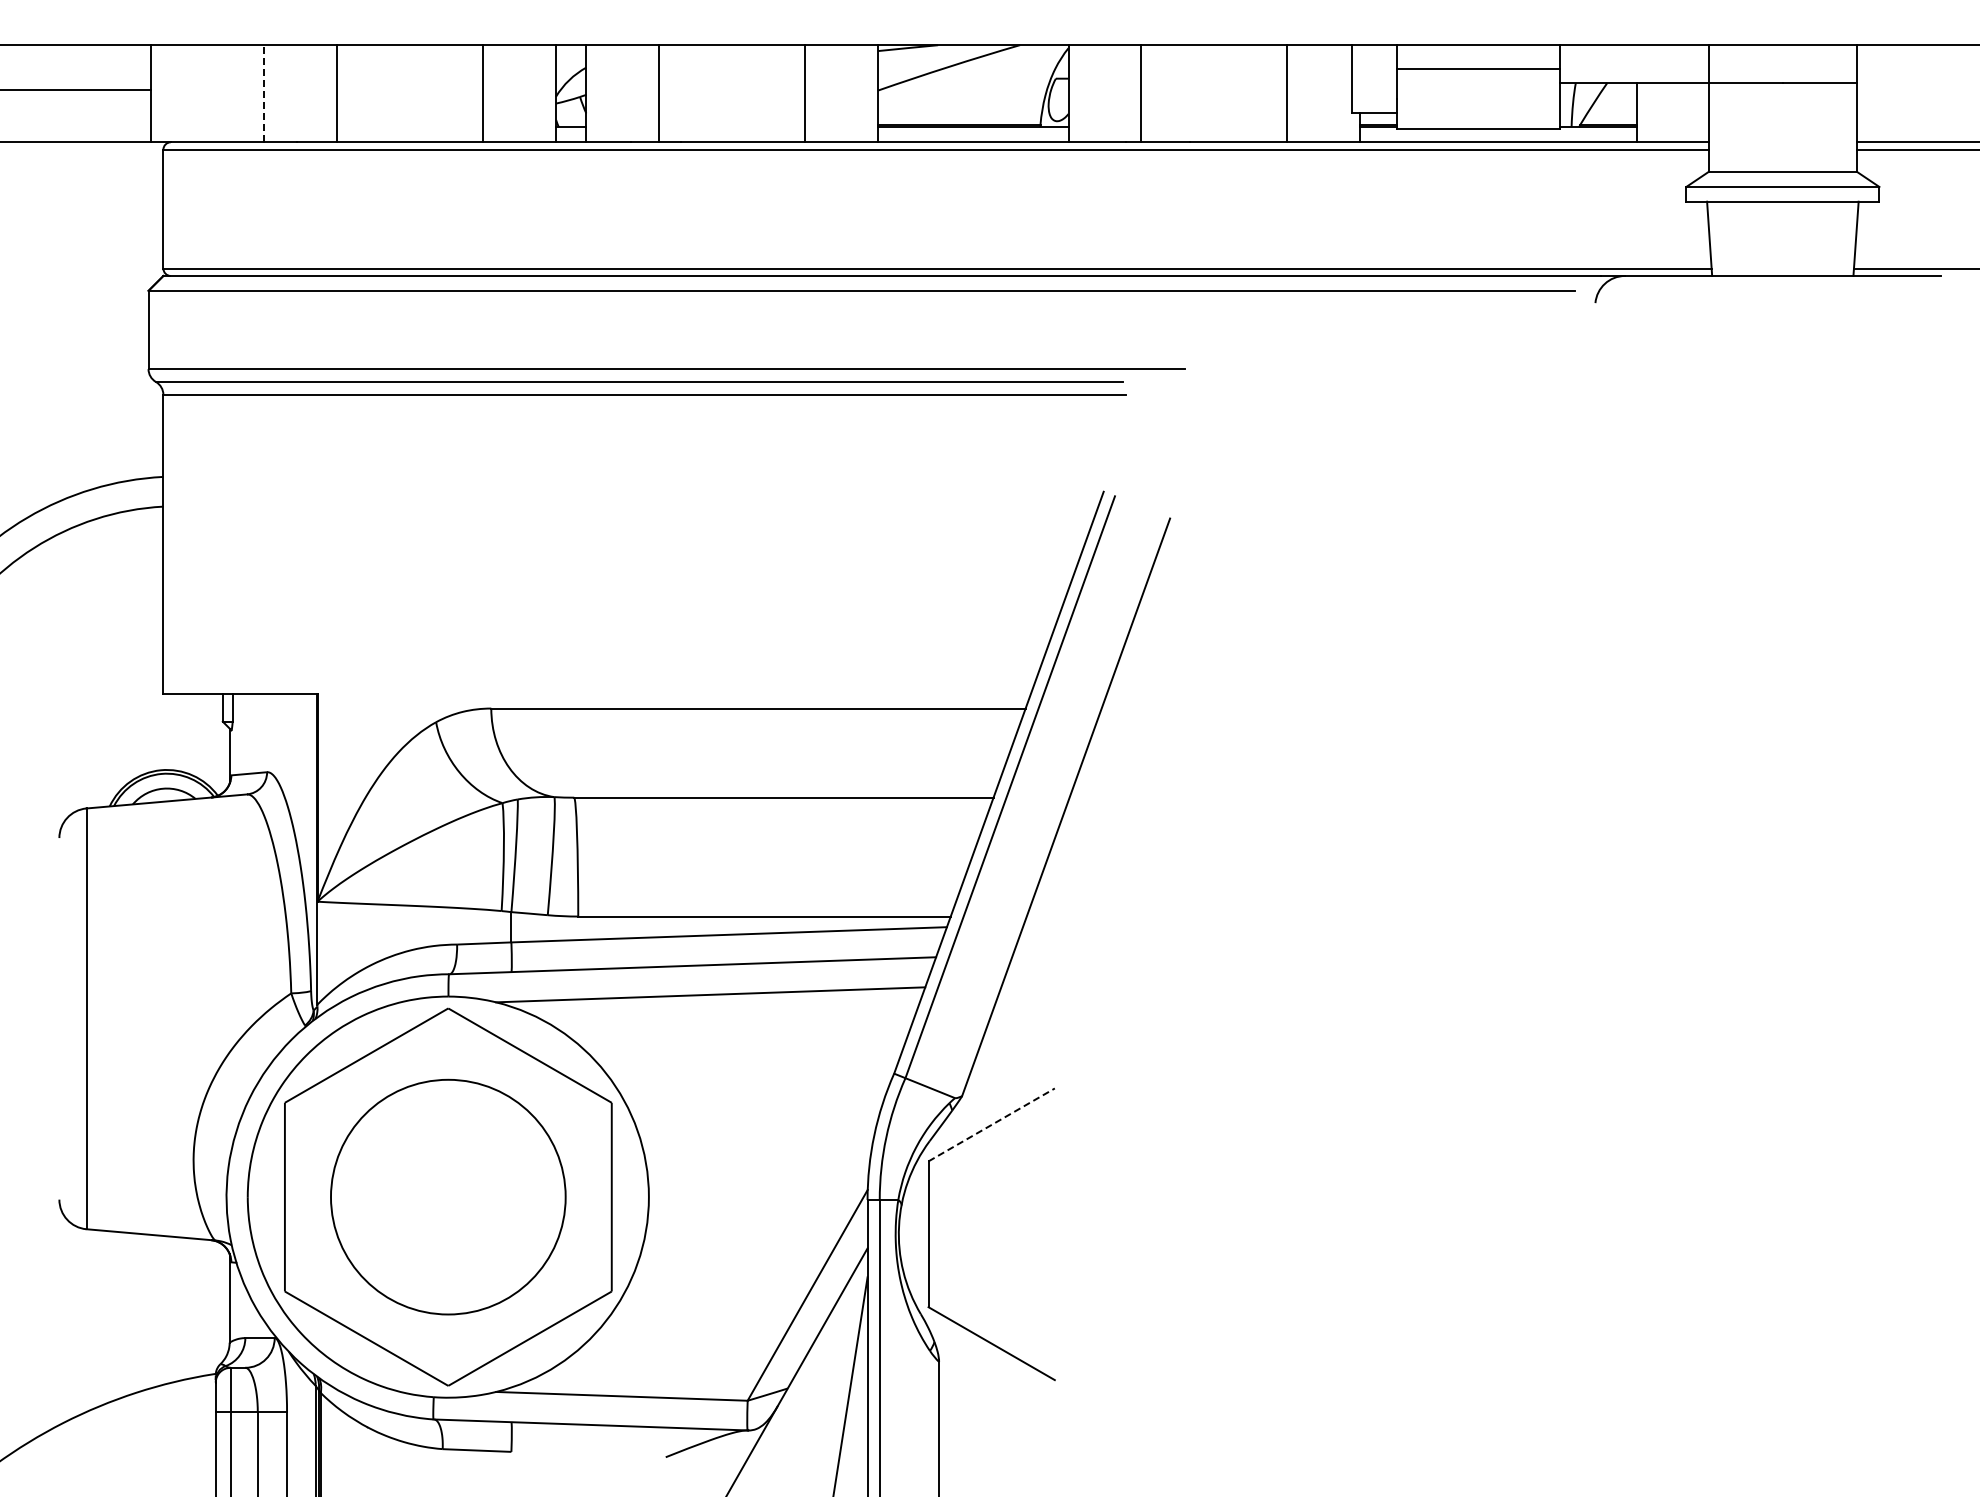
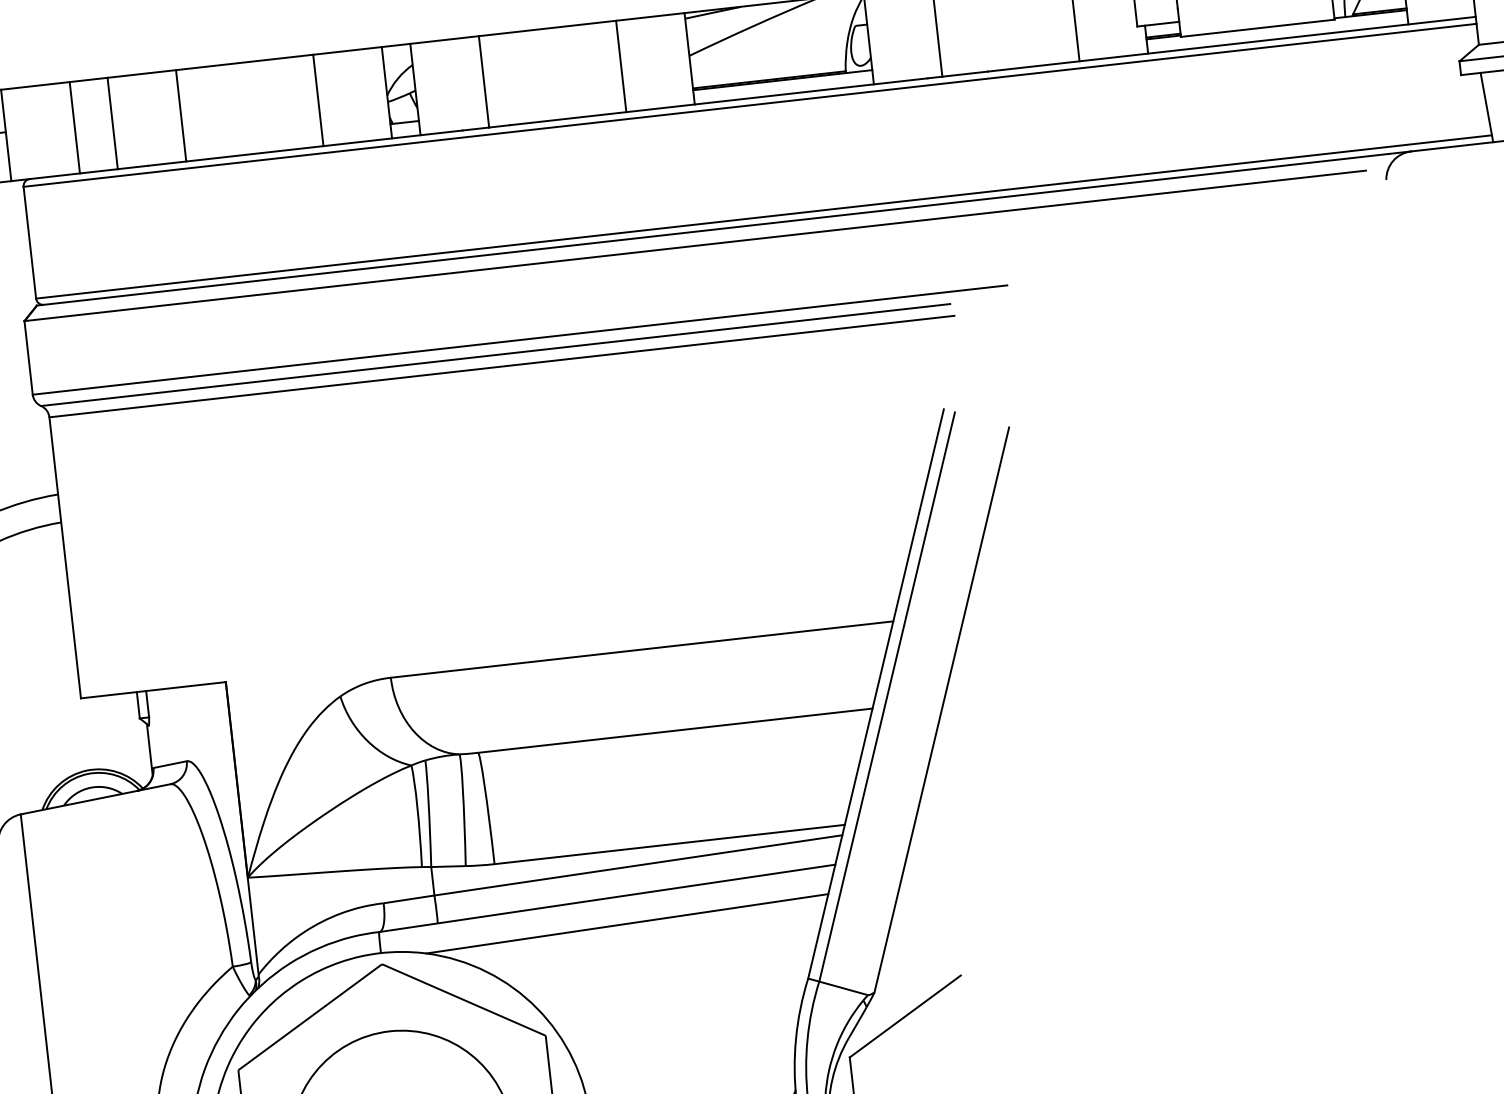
line: (224, 93) -> (75, 127), added
line: (264, 93) -> (112, 123), dashed -> solid
line: (991, 1124) -> (905, 1016), dashed -> solid

